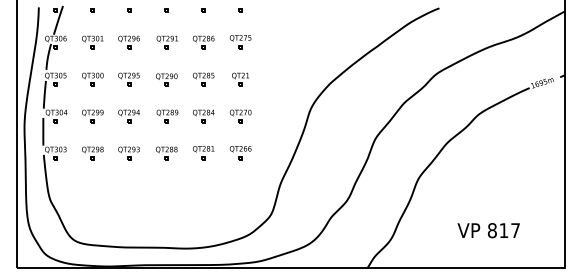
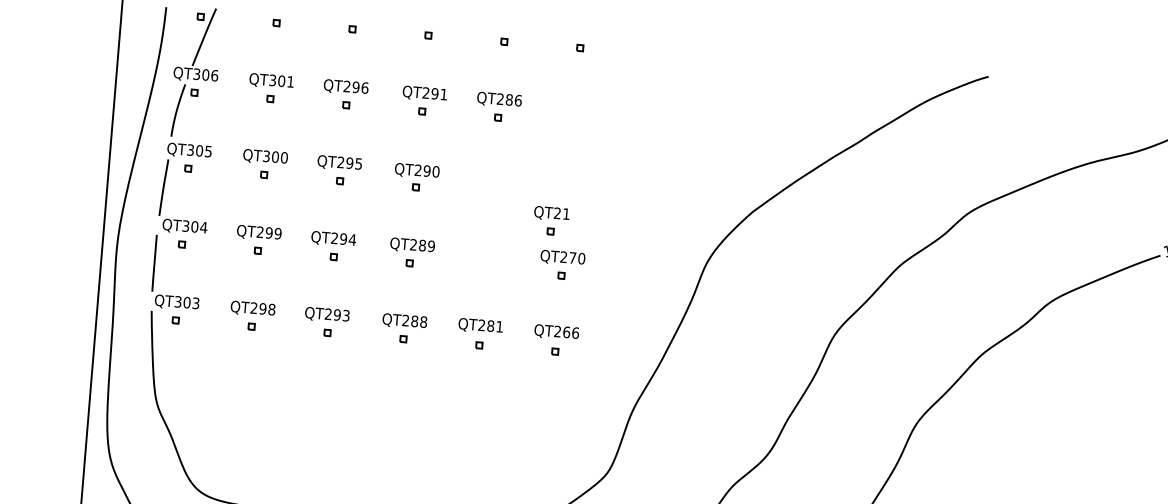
part: (240, 42) -> (574, 113), removed
part: (203, 79) -> (492, 183), removed
part: (240, 79) -> (551, 220), moved
part: (203, 116) -> (485, 259), removed

